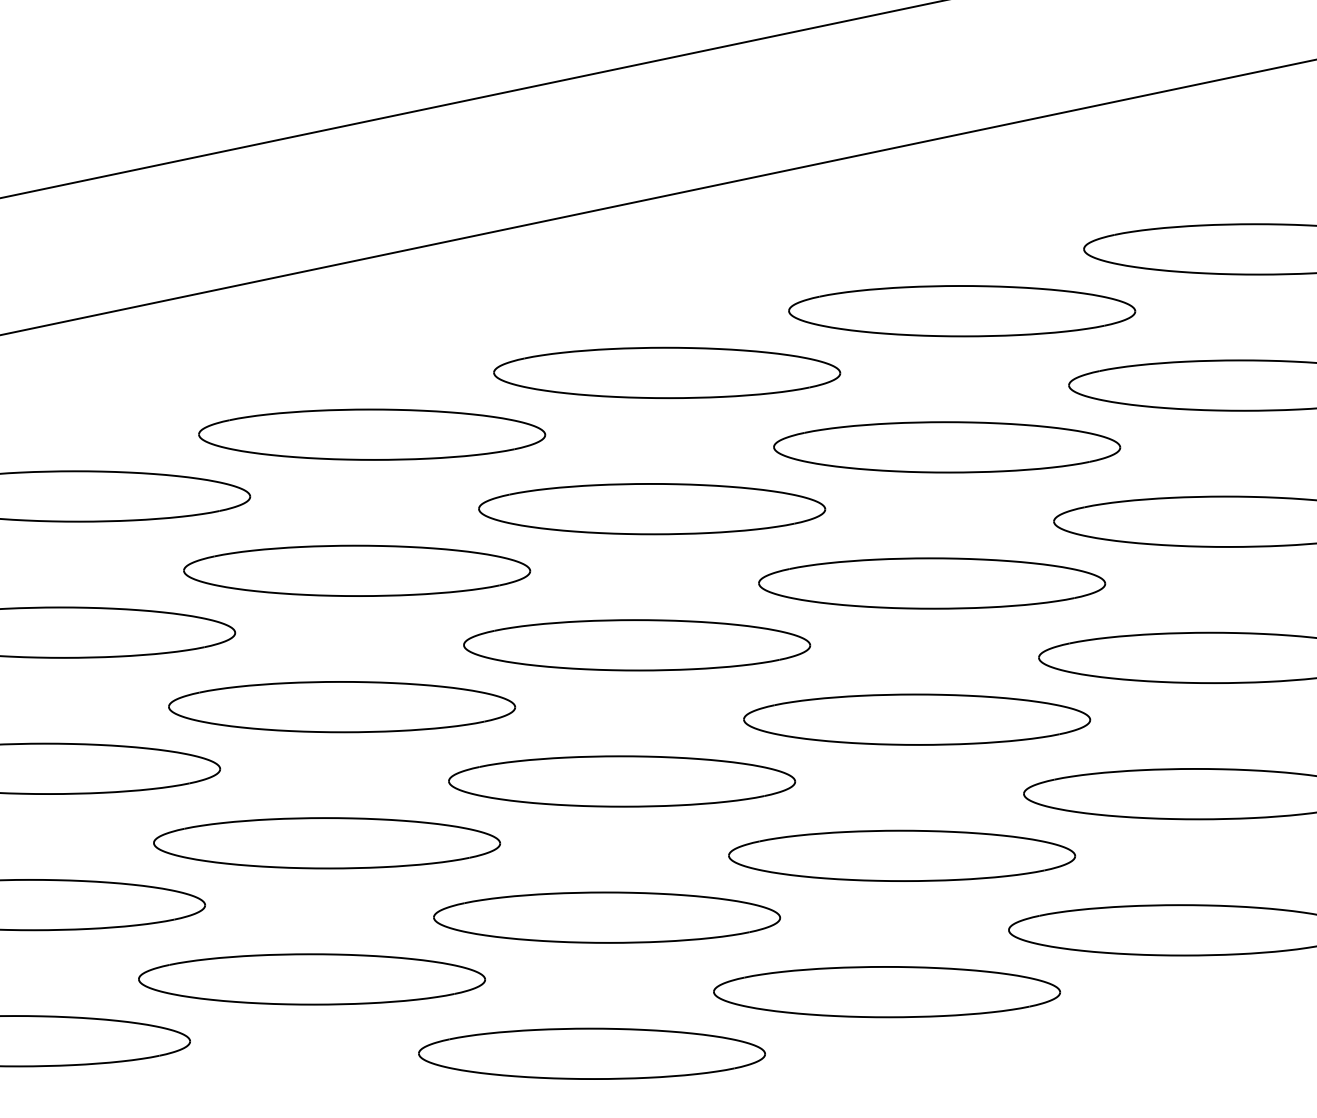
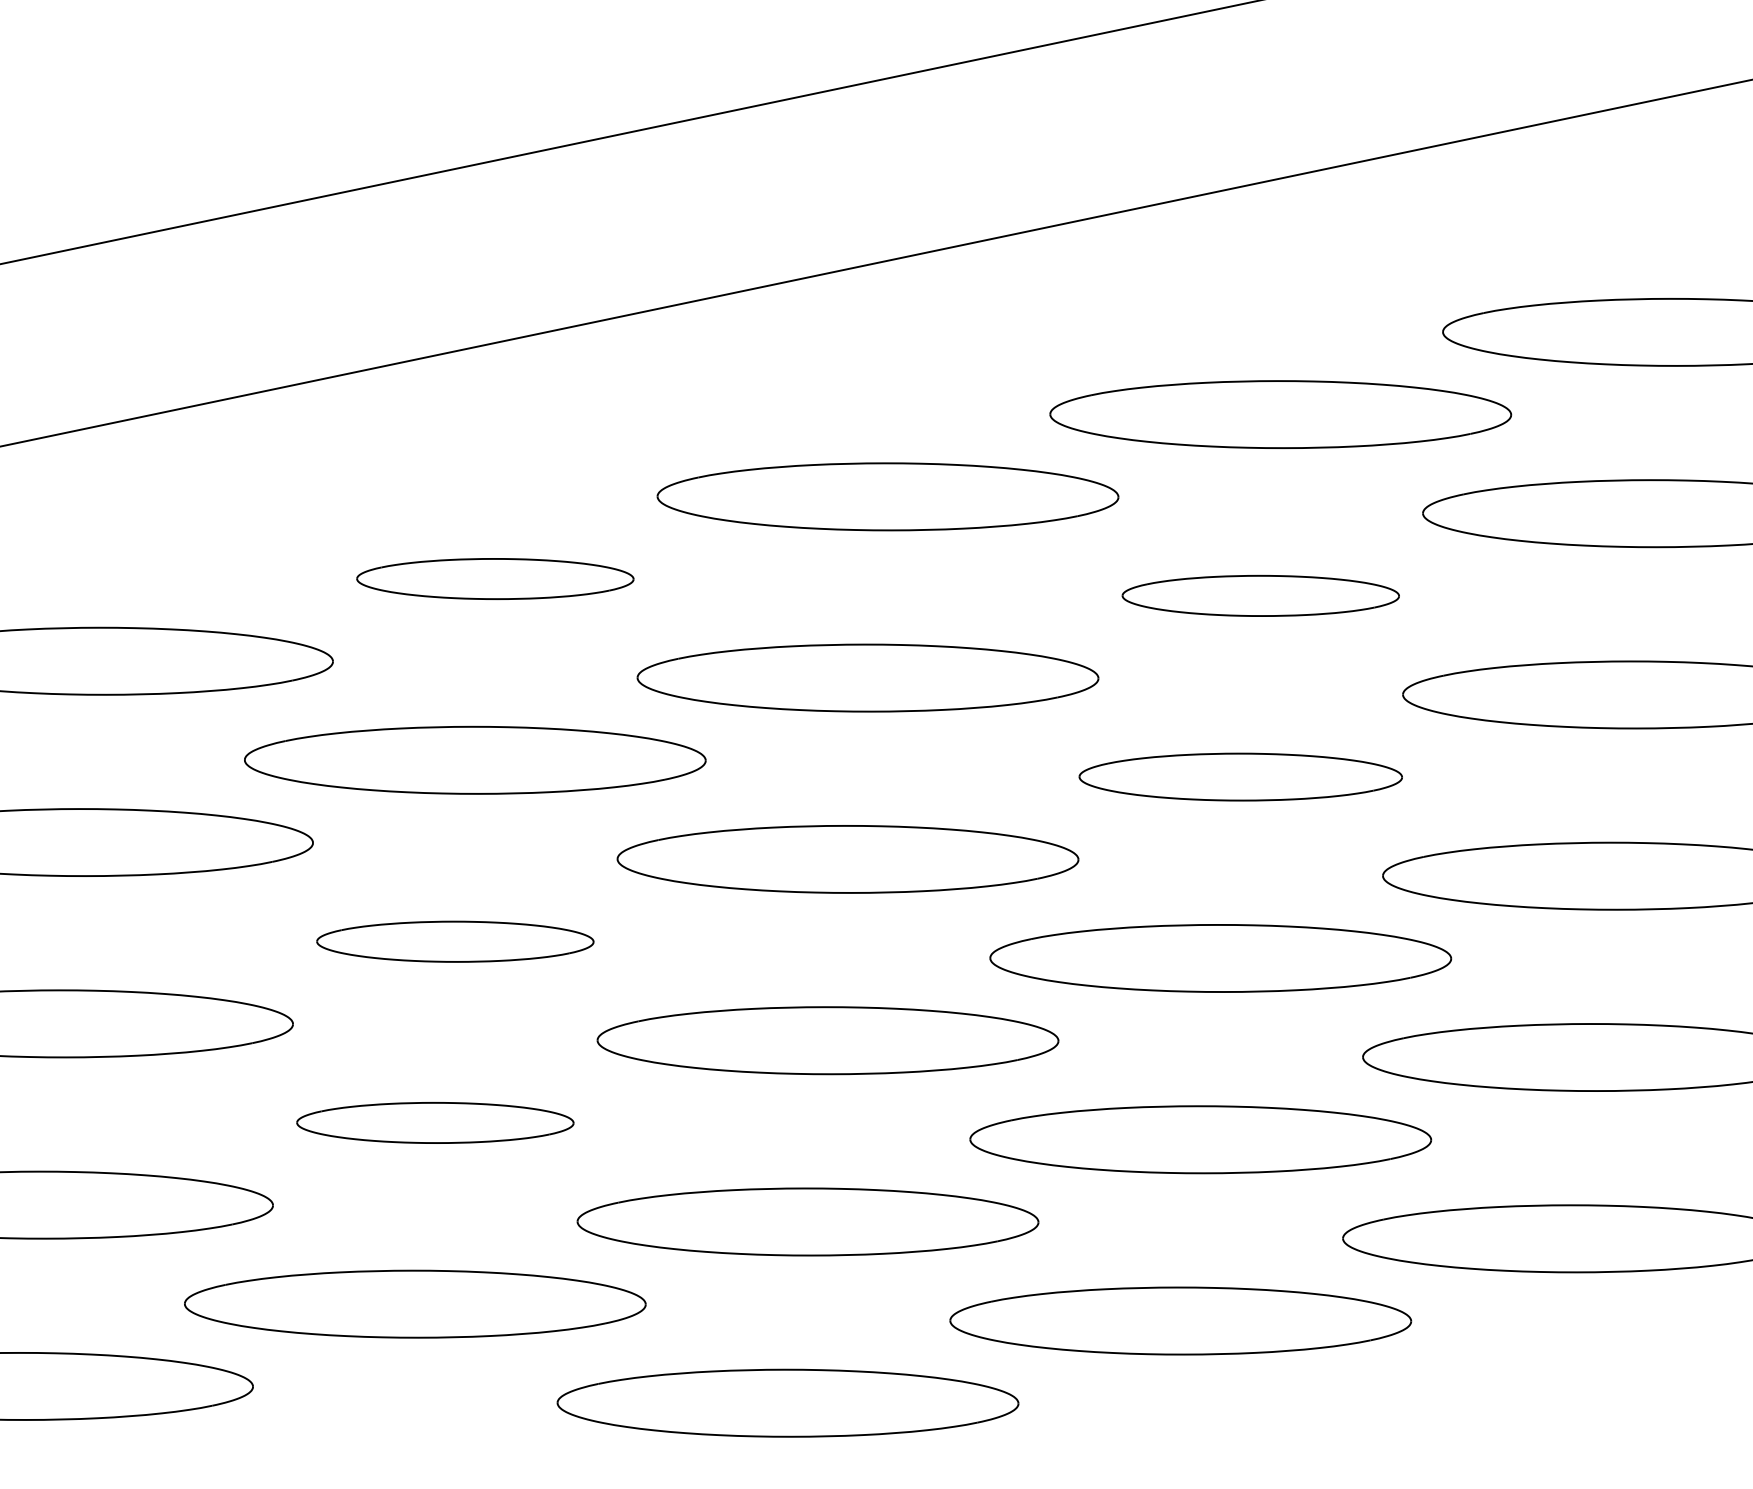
part: (372, 434) -> (495, 578), size x0.6
part: (946, 447) -> (1260, 595), size x0.6
part: (931, 583) -> (1240, 776), size x0.7
part: (342, 706) -> (455, 941), size x0.6
part: (327, 842) -> (435, 1122), size x0.6

